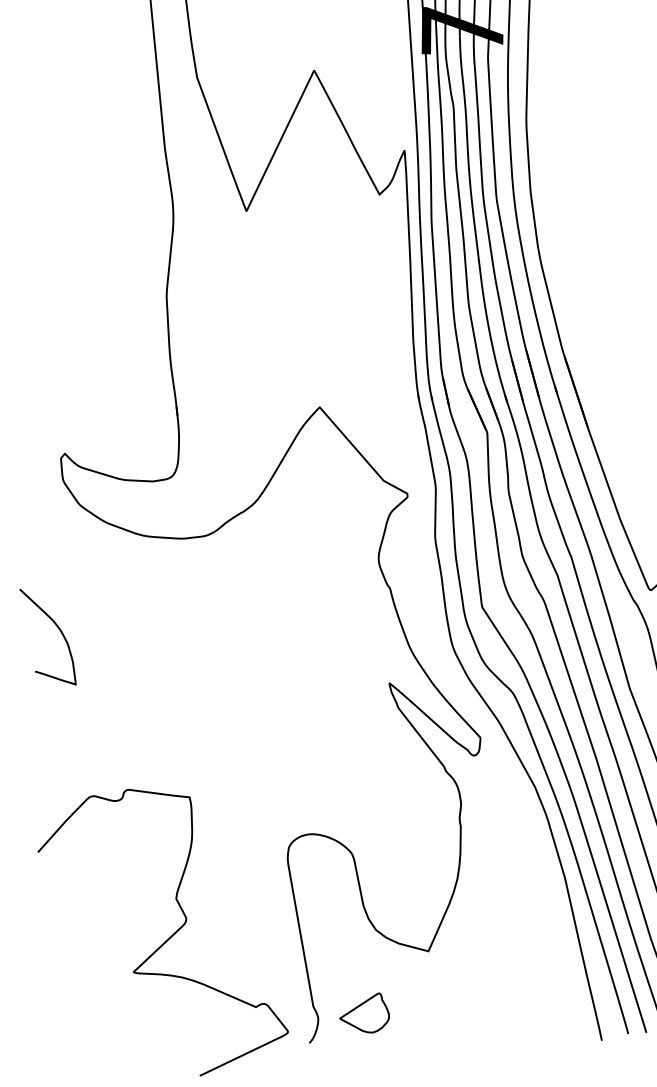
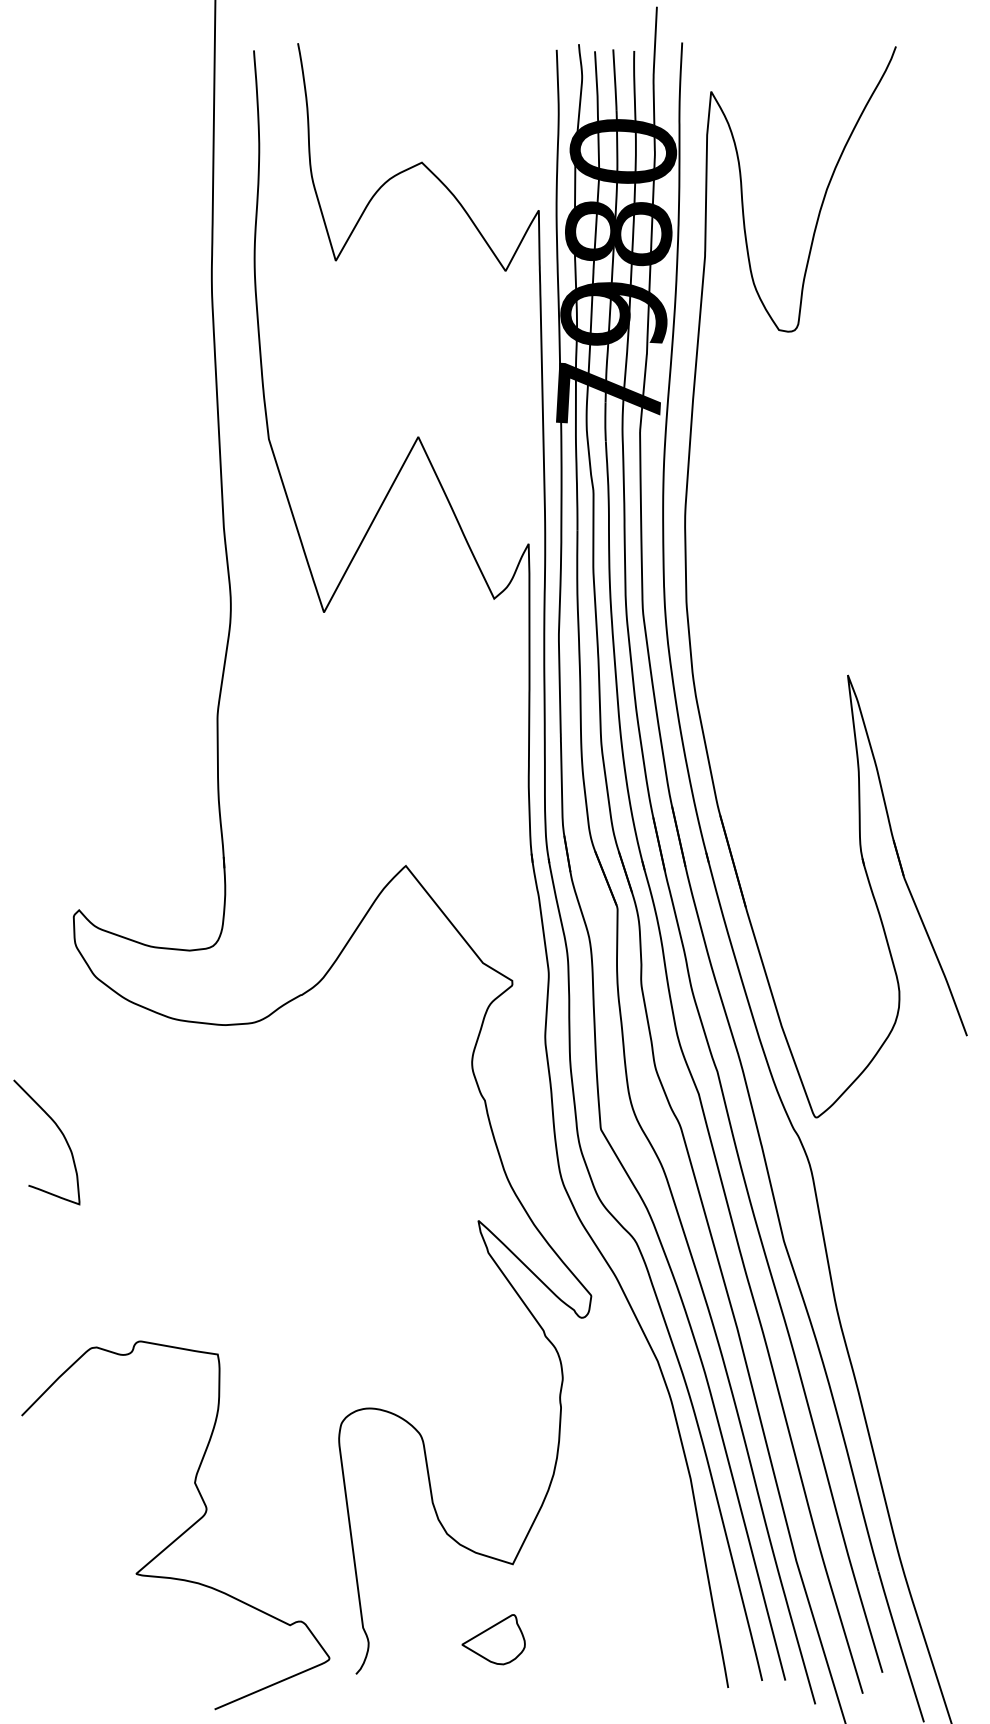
part: (364, 1013) -> (493, 1639), moved

